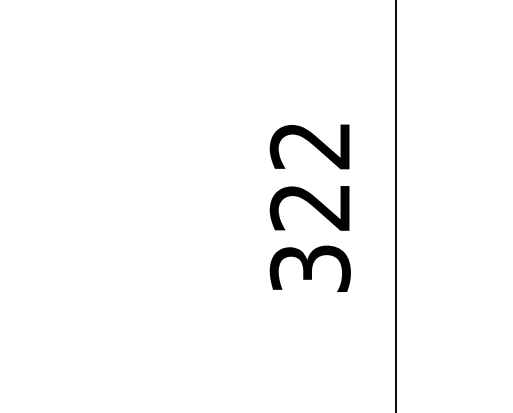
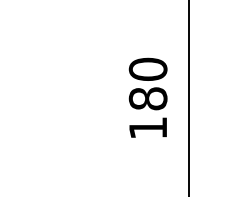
text: (308, 206) -> (147, 98), 322 -> 180

